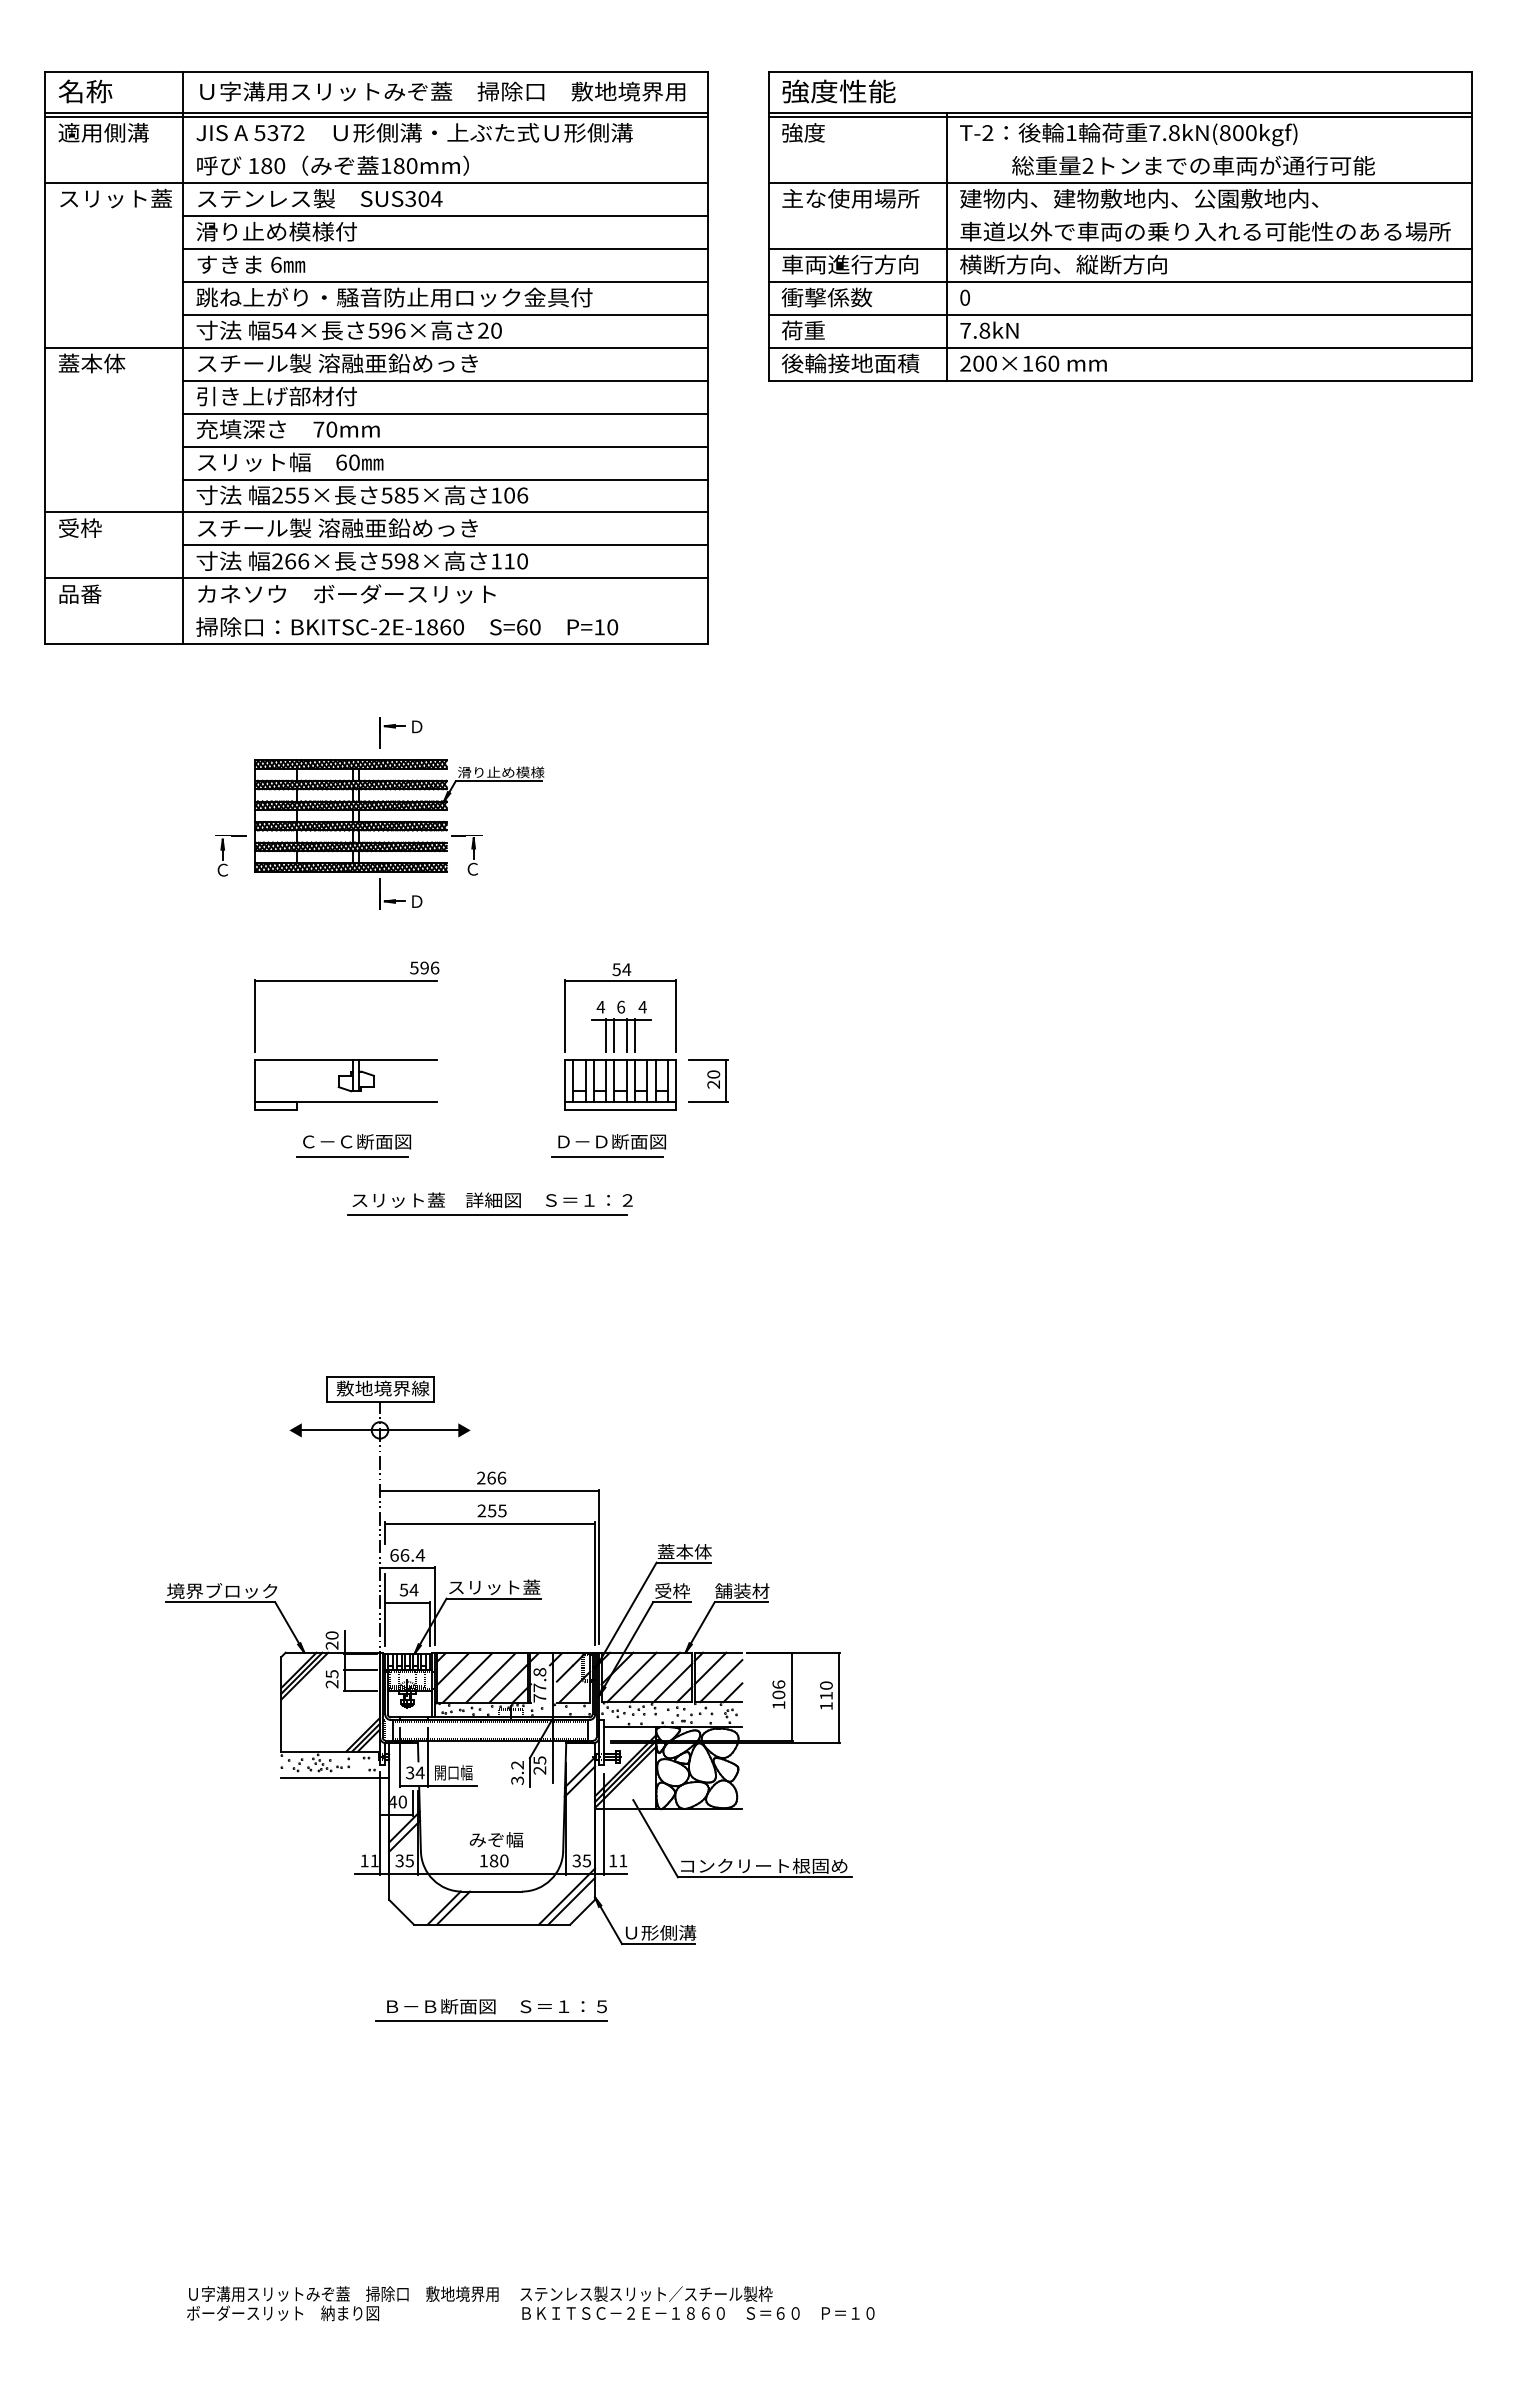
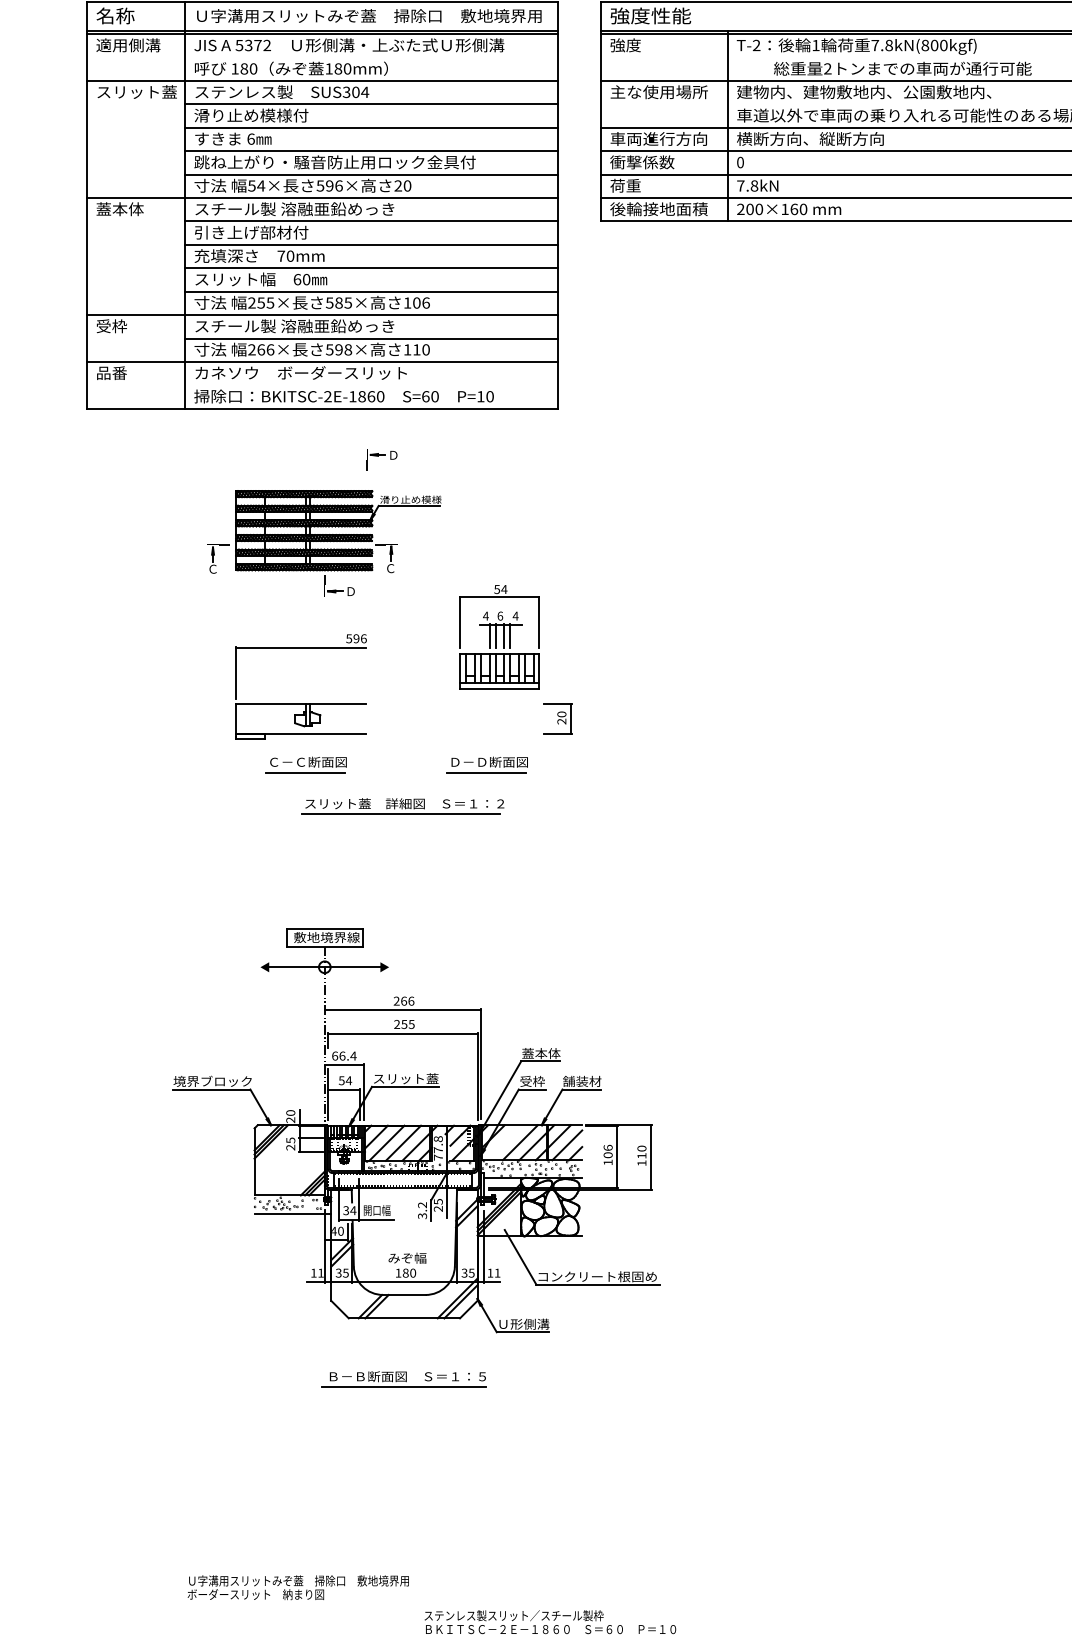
part: (400, 732) -> (381, 459), moved
part: (620, 1036) -> (499, 636), moved
line: (631, 1677) -> (503, 1142), removed
text: (697, 2302) -> (550, 1621), moved

